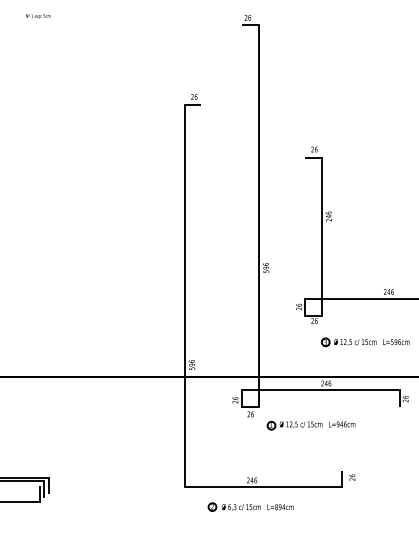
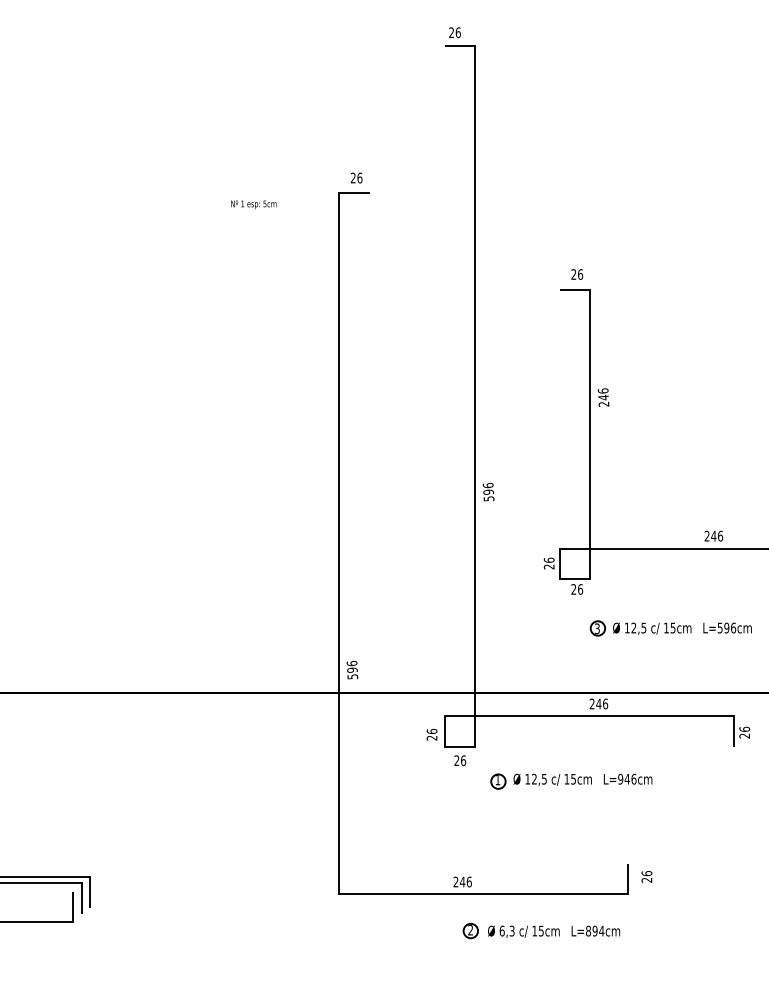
text: (38, 16) -> (254, 204), moved
part: (250, 506) -> (540, 929), moved

